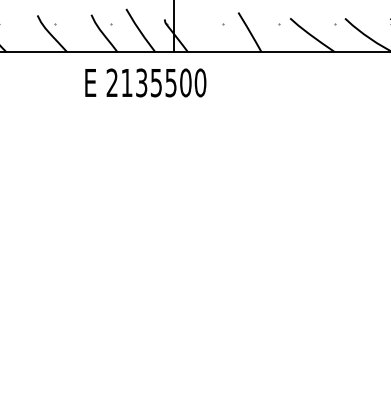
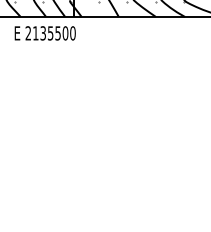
text: (144, 83) -> (44, 33), moved

